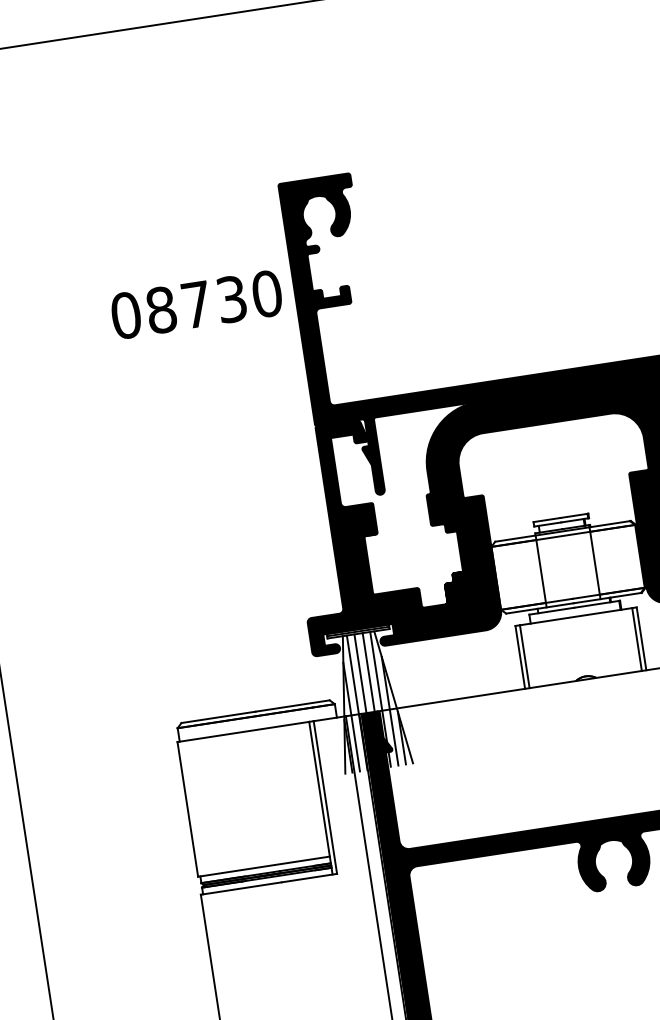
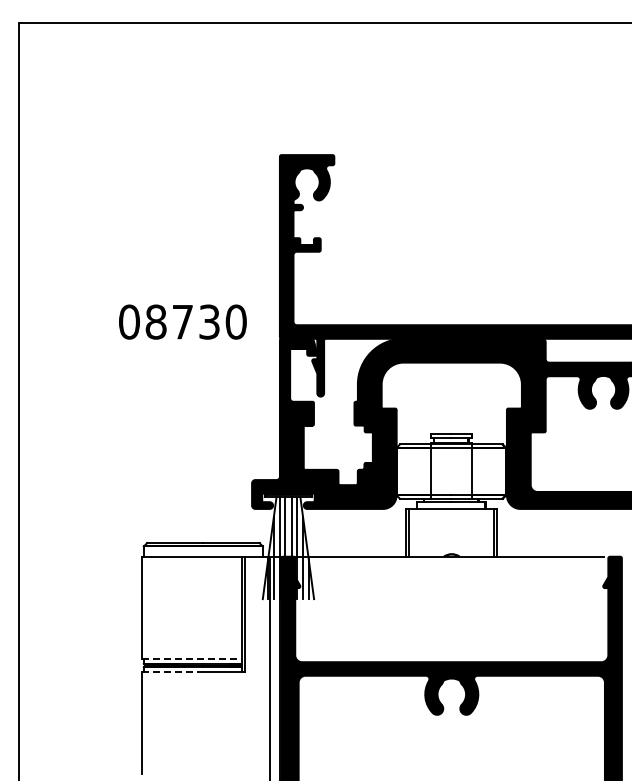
text: (196, 304) -> (182, 321), moved
line: (264, 866) -> (192, 658), solid -> dashed
line: (240, 888) -> (172, 672), solid -> dashed

